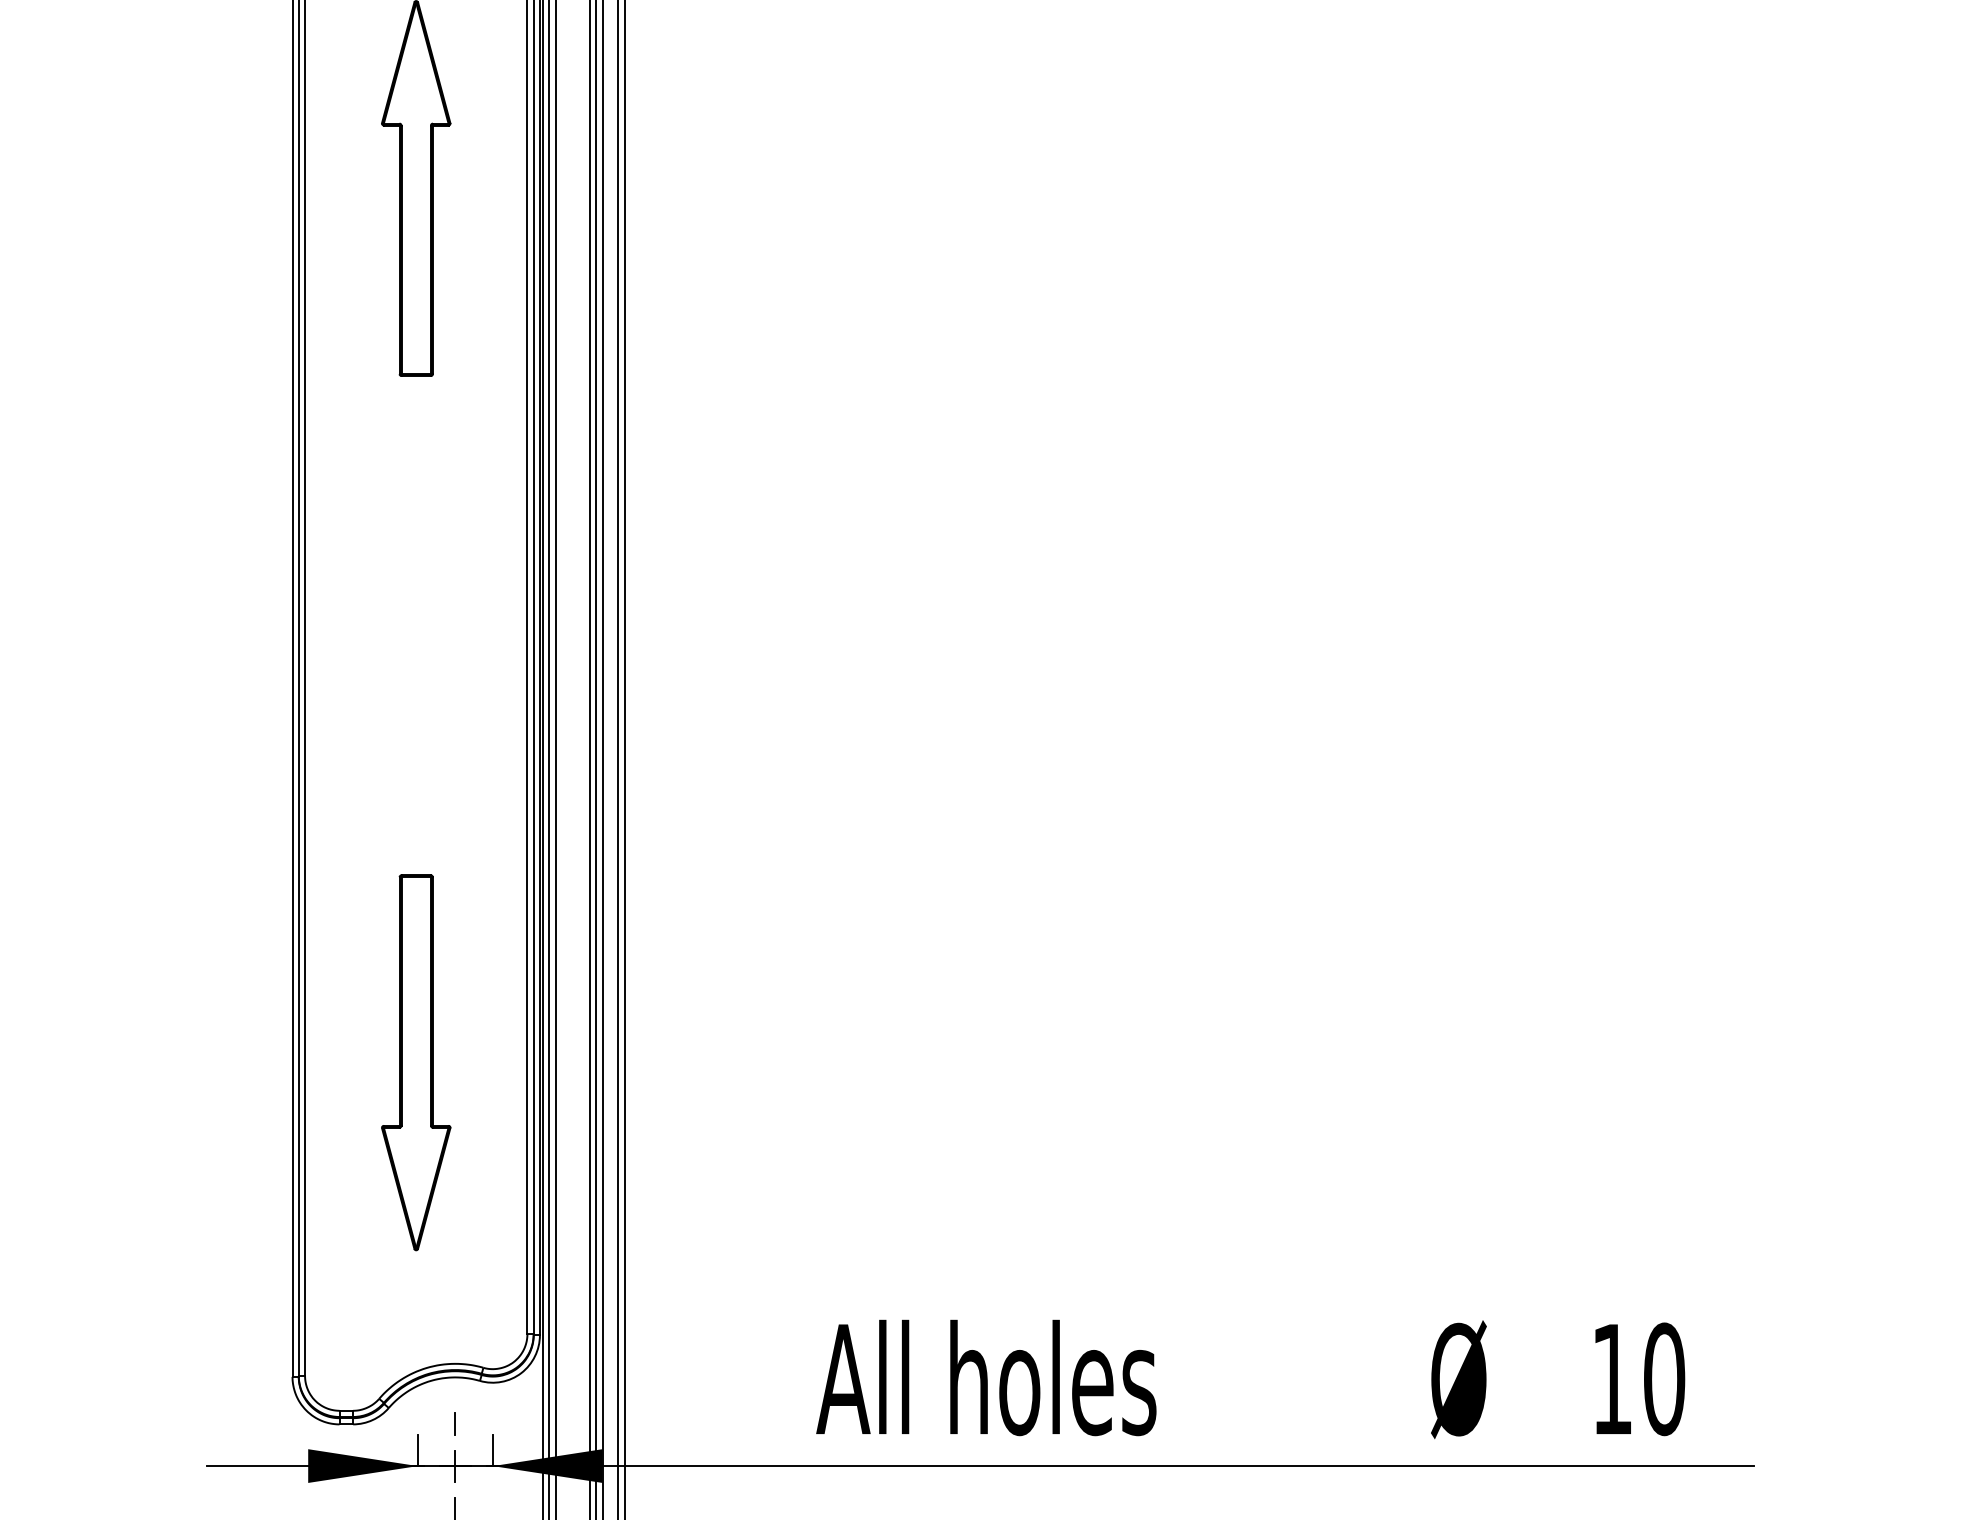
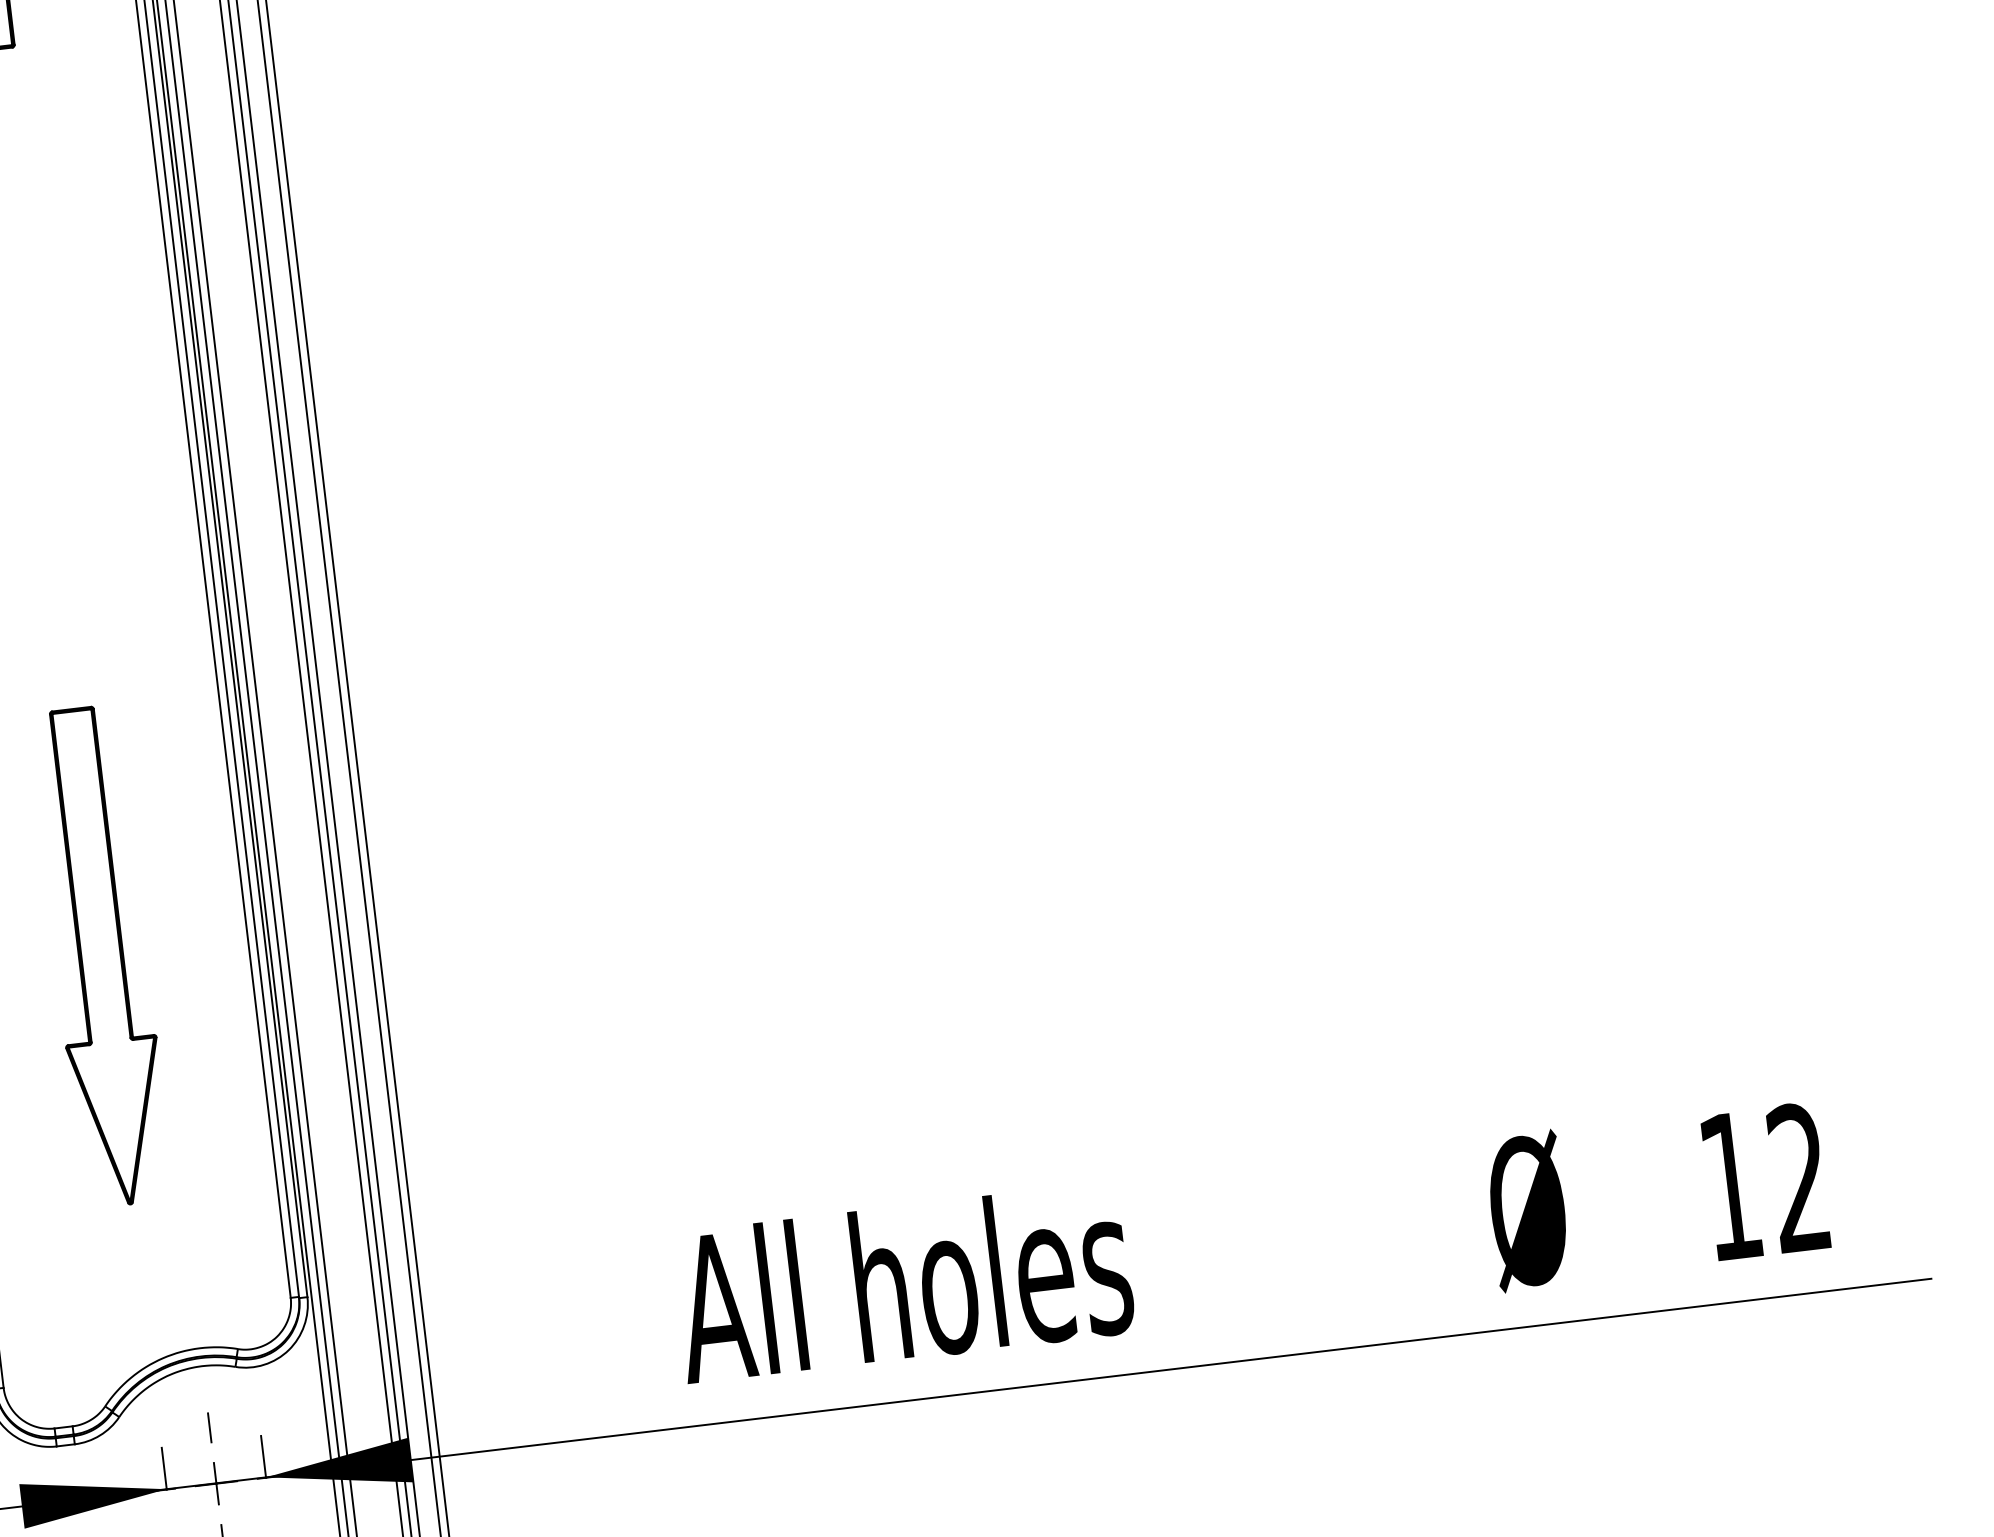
text: (1664, 1379) -> (1799, 1178), 10 -> 12

